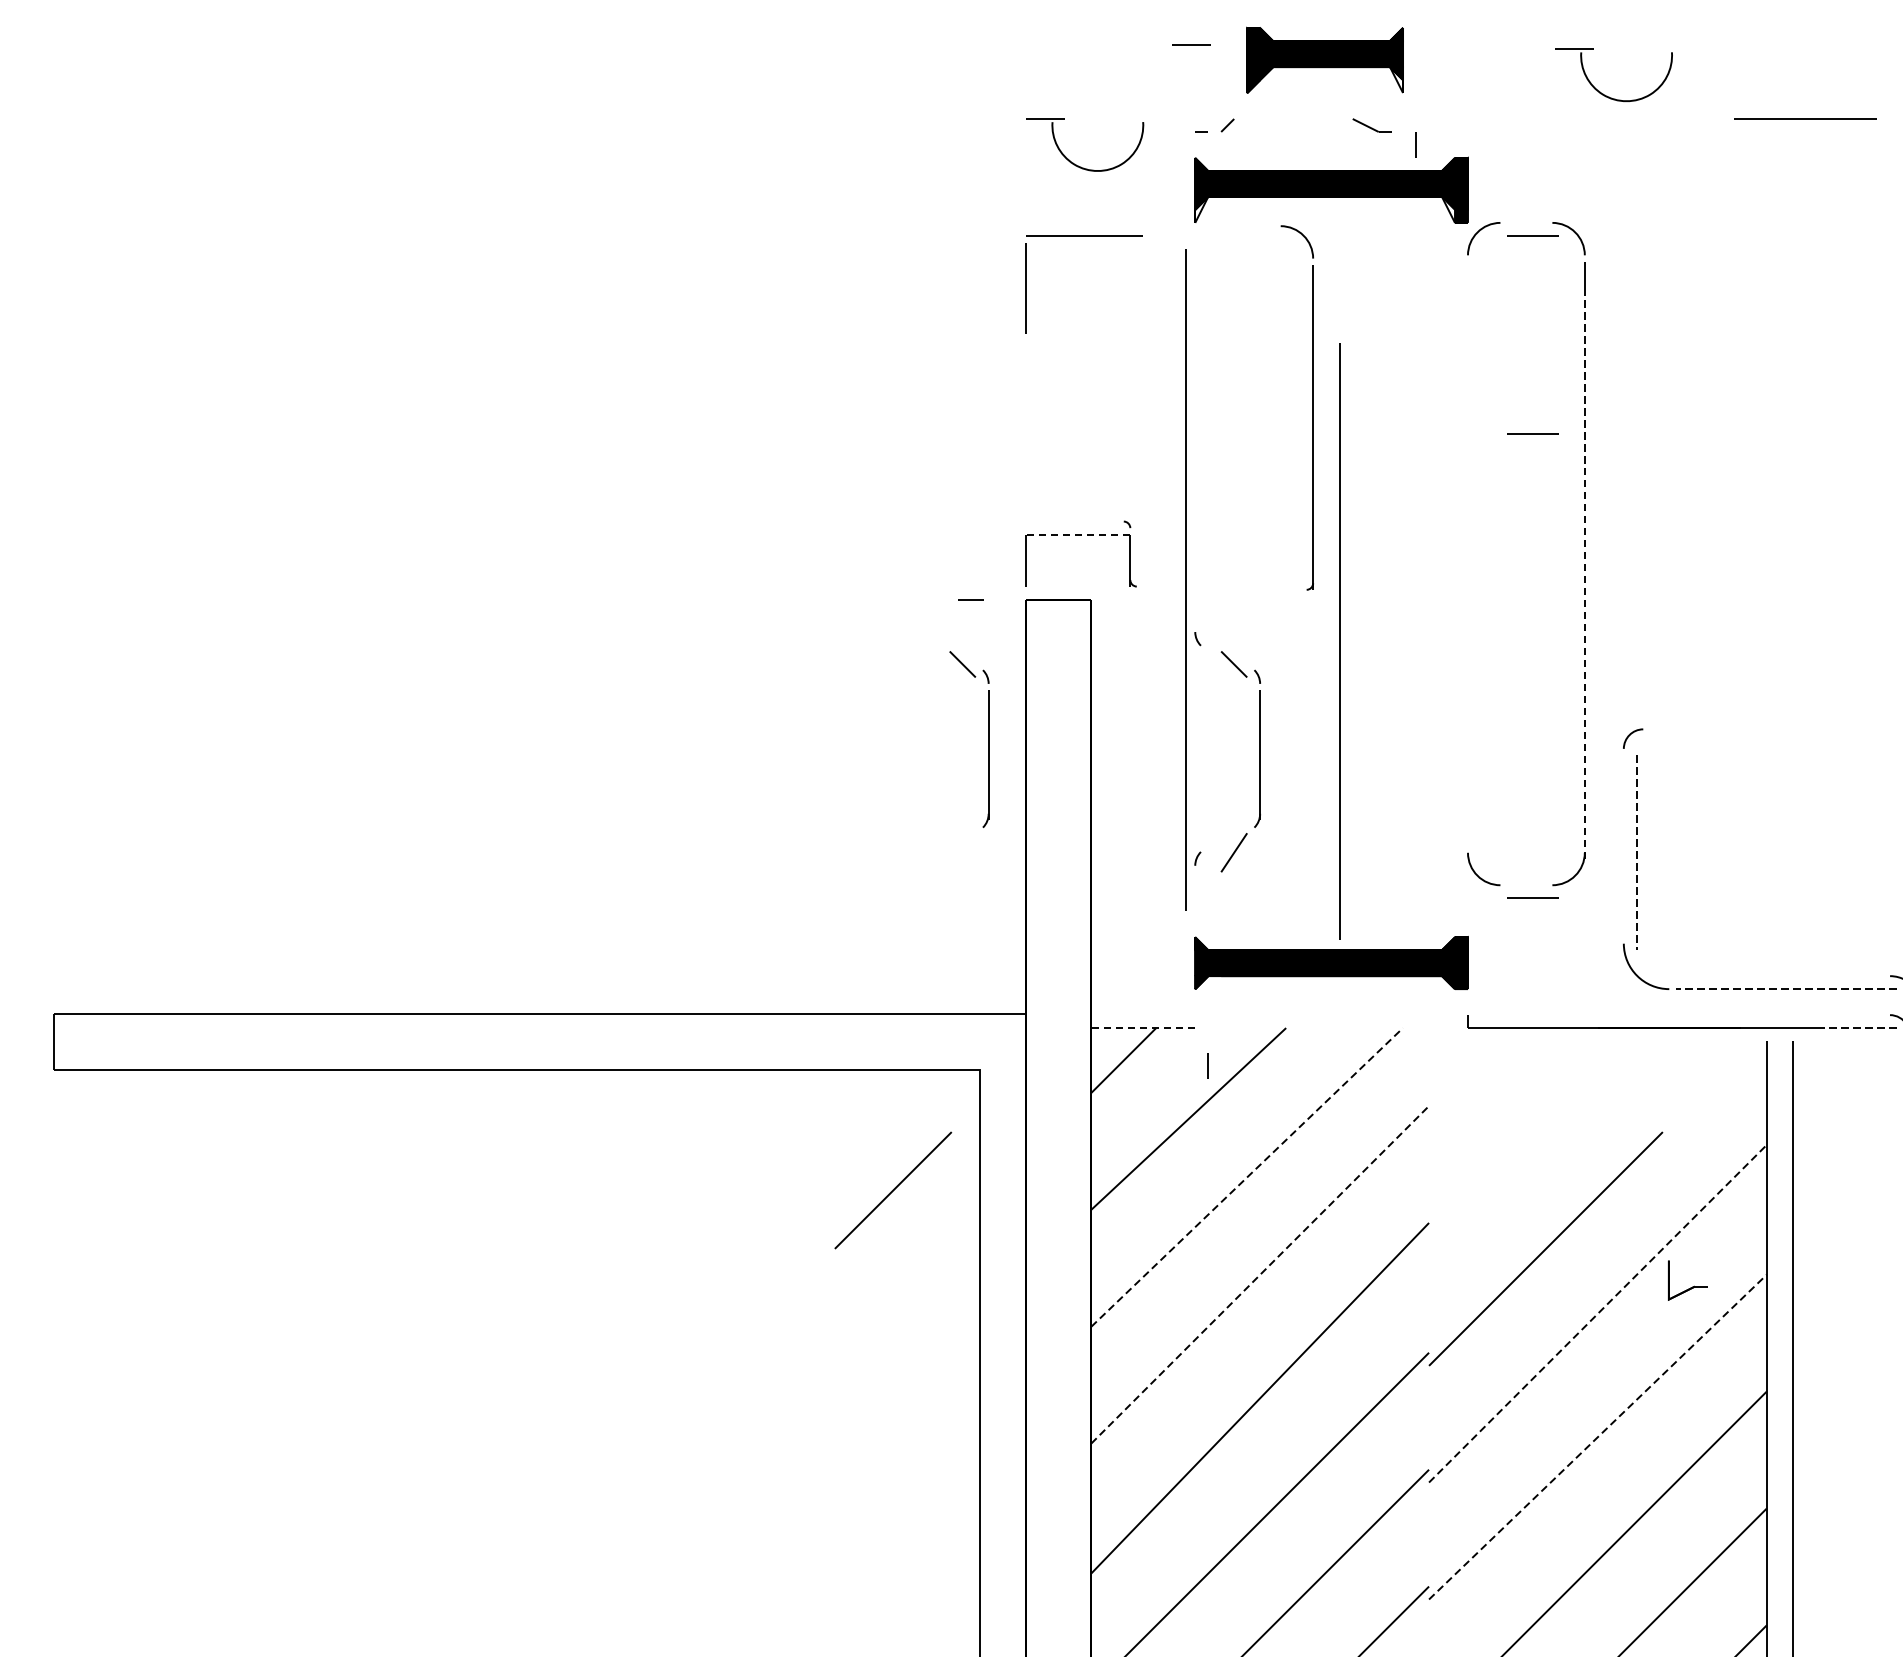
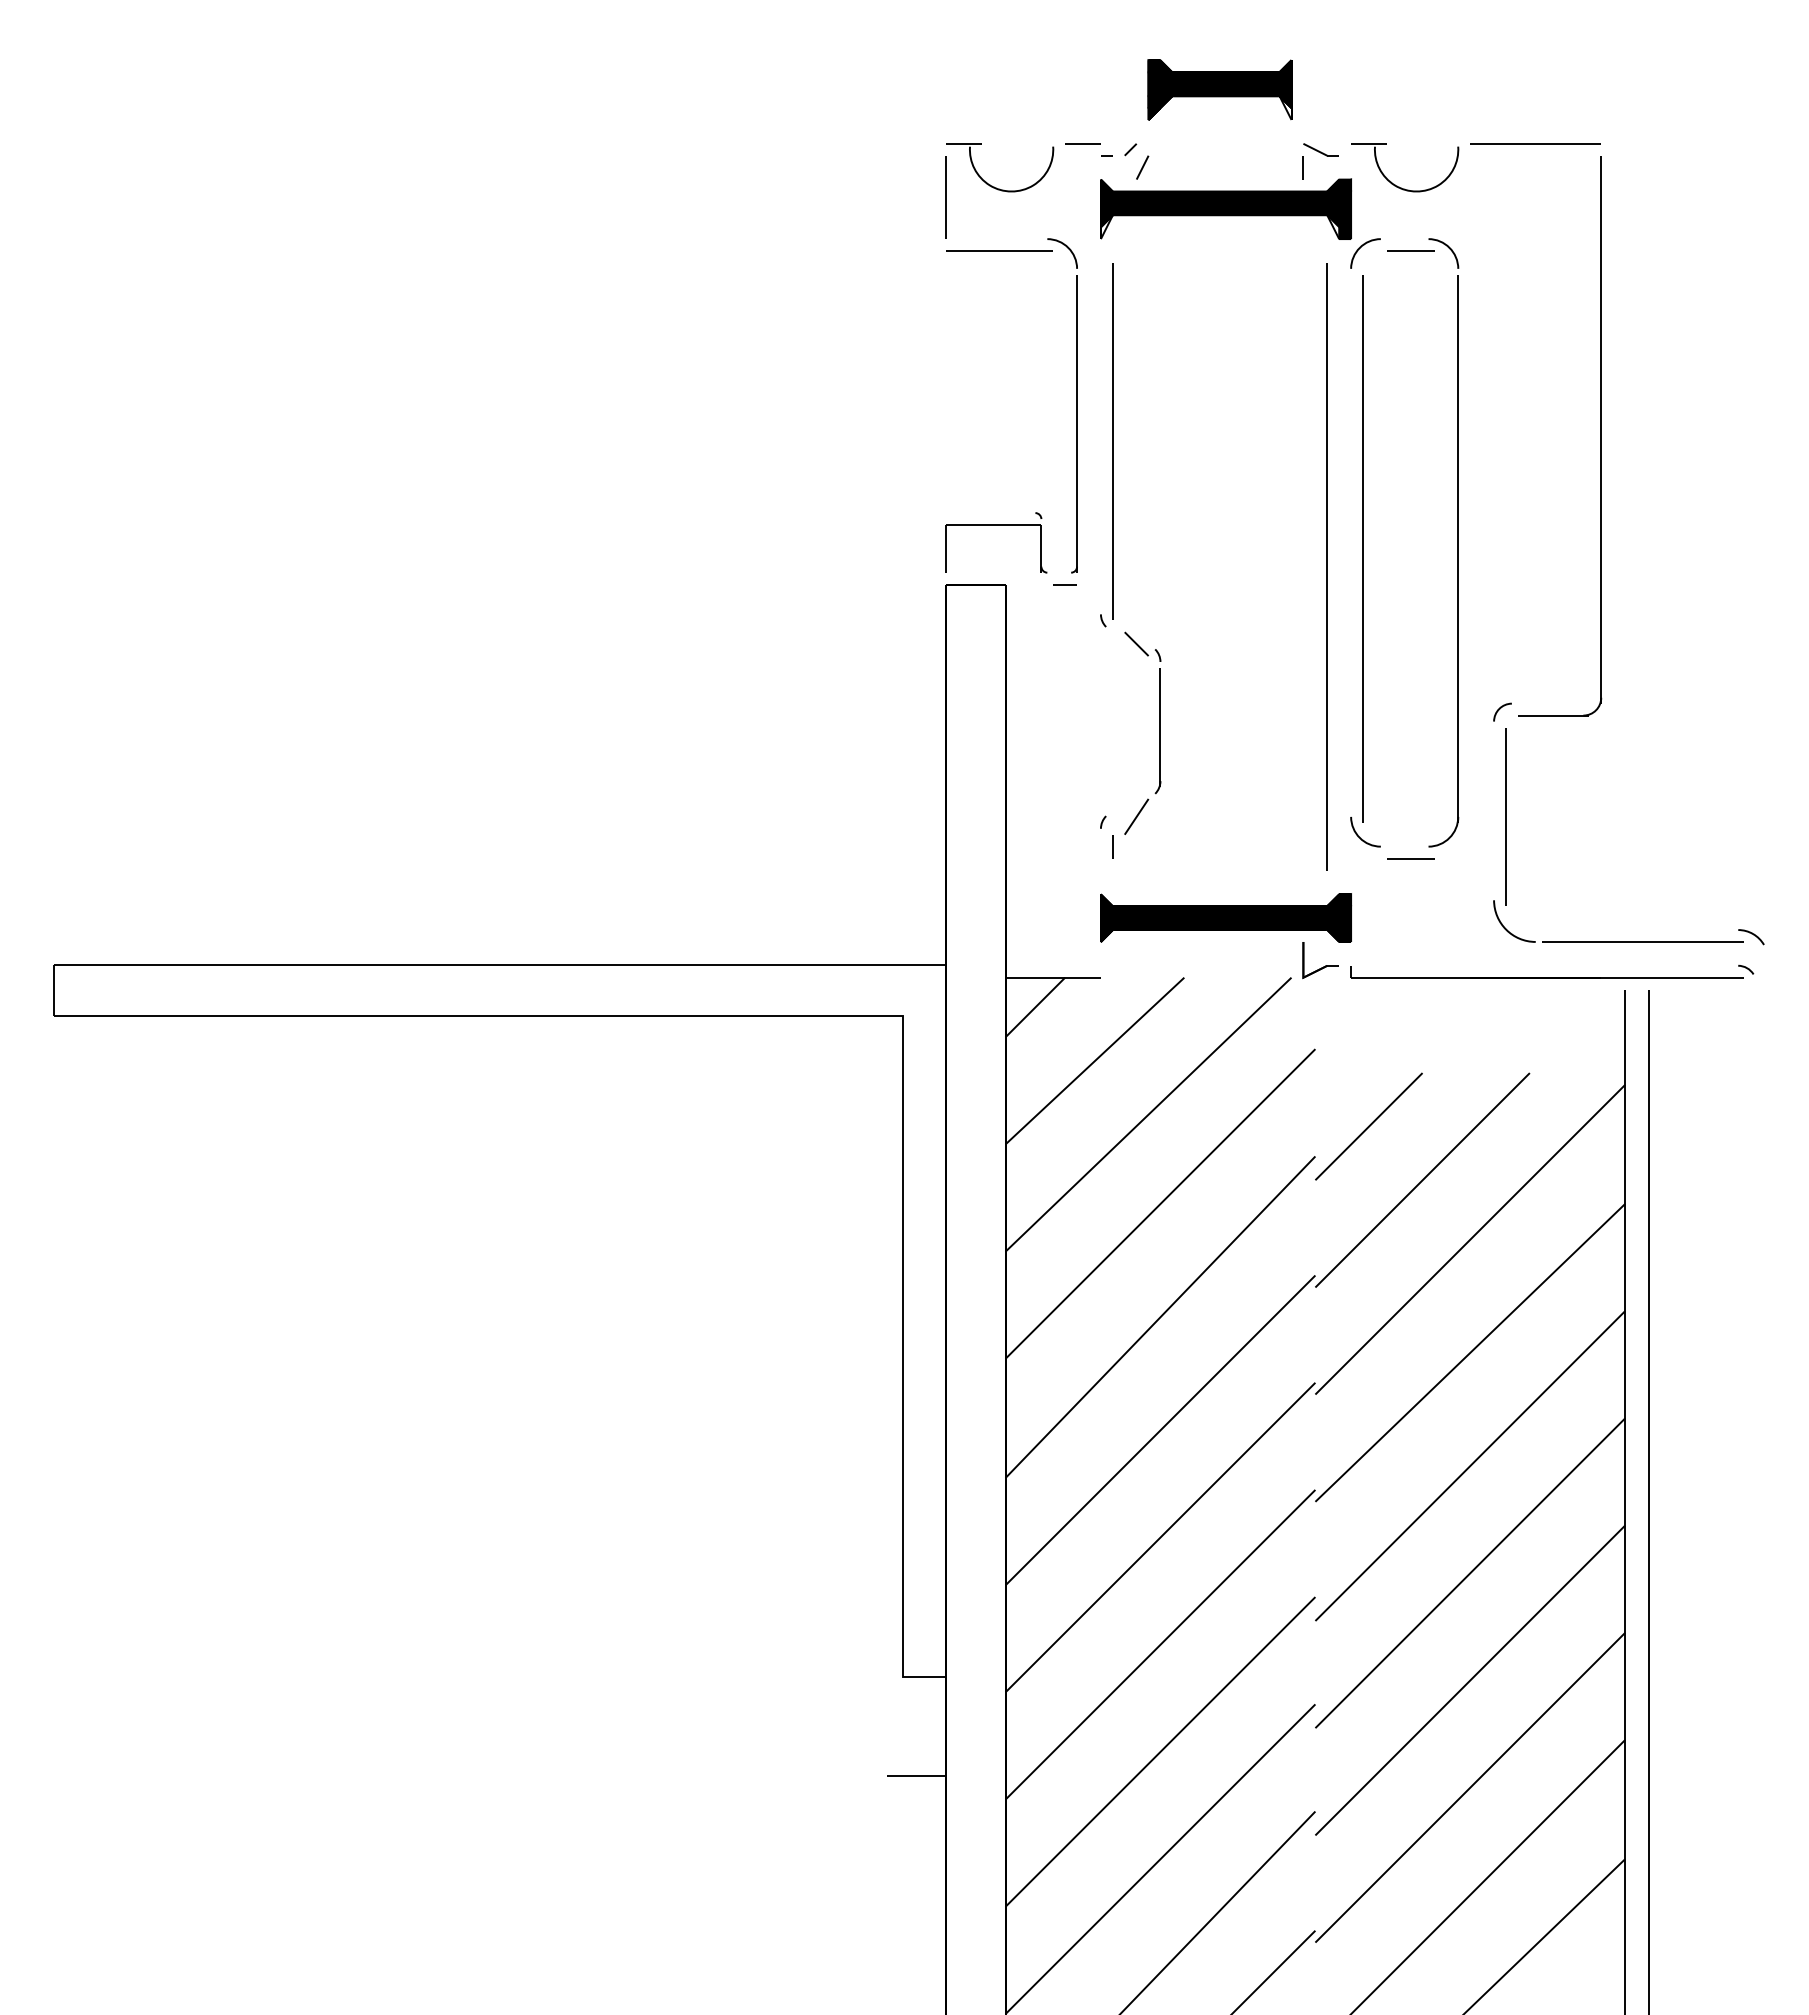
line: (1190, 44) -> (1082, 143), moved
part: (1605, 94) -> (1397, 185), moved
line: (1805, 118) -> (1535, 143), moved
part: (1371, 125) -> (1320, 149), moved
line: (1240, 144) -> (1142, 167), added
line: (1025, 288) -> (945, 197), moved
part: (1312, 407) -> (1076, 405), moved
line: (1532, 433) -> (1410, 432), removed
part: (1739, 438) -> (1600, 436), added
line: (1207, 443) -> (1112, 441), added
line: (1078, 535) -> (993, 525), dashed -> solid
line: (1585, 573) -> (1458, 560), dashed -> solid
line: (1184, 579) -> (1326, 566), moved
line: (970, 599) -> (1064, 584), moved
line: (1339, 640) -> (1362, 548), moved
part: (987, 738) -> (910, 712), removed
line: (1636, 853) -> (1505, 817), dashed -> solid
line: (1785, 988) -> (1642, 941), dashed -> solid
line: (1143, 1027) -> (1053, 977), dashed -> solid
line: (1857, 1027) -> (1708, 977), dashed -> solid
line: (1207, 1066) -> (1112, 846), moved
line: (1247, 1177) -> (1148, 1114), dashed -> solid
line: (892, 1190) -> (1368, 1126), moved
line: (1260, 1274) -> (1160, 1203), dashed -> solid
part: (1690, 1287) -> (1323, 966), moved
line: (1598, 1313) -> (1470, 1239), dashed -> solid
line: (1598, 1436) -> (1470, 1352), dashed -> solid

